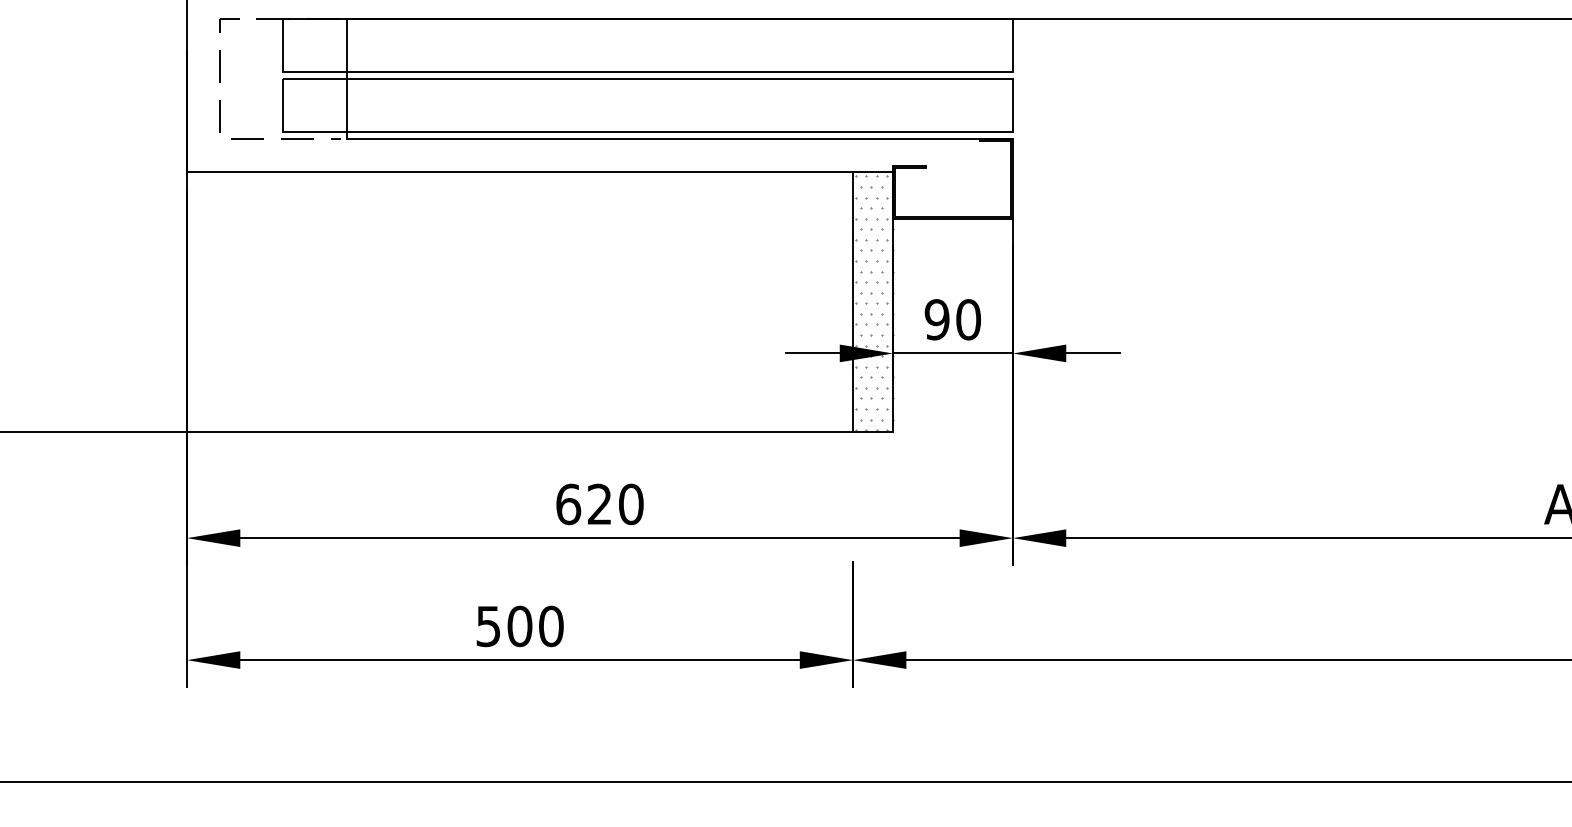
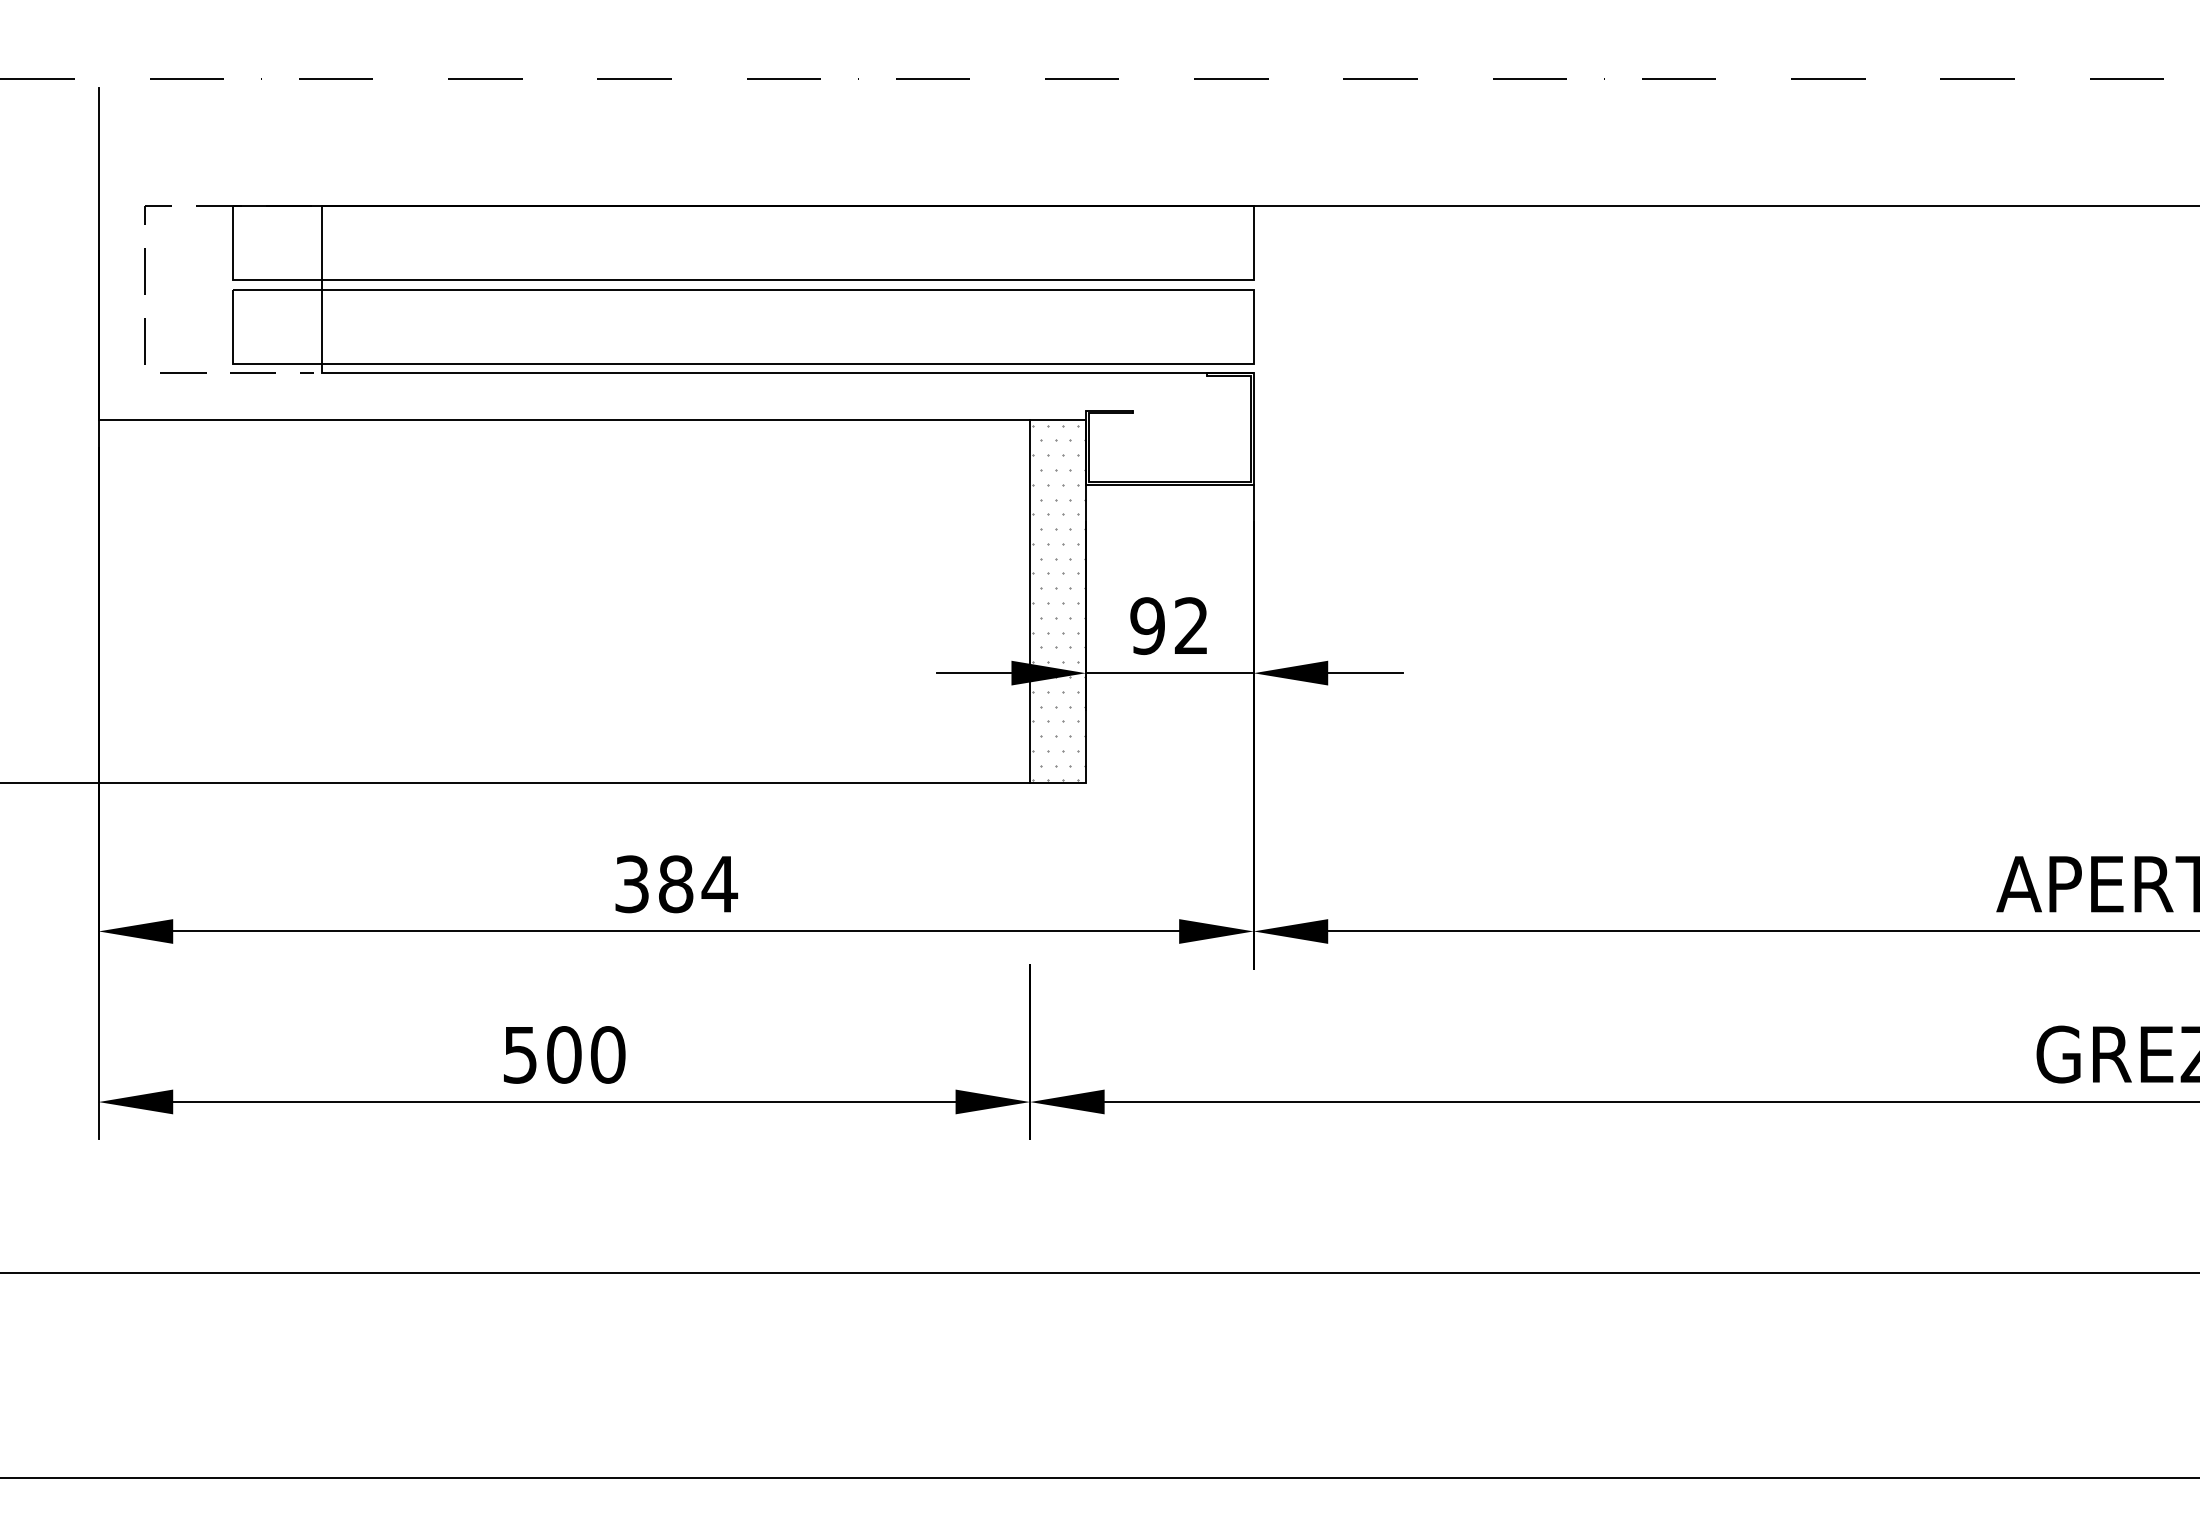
text: (968, 320) -> (1191, 626), 90 -> 92
text: (600, 504) -> (676, 884), 620 -> 384

